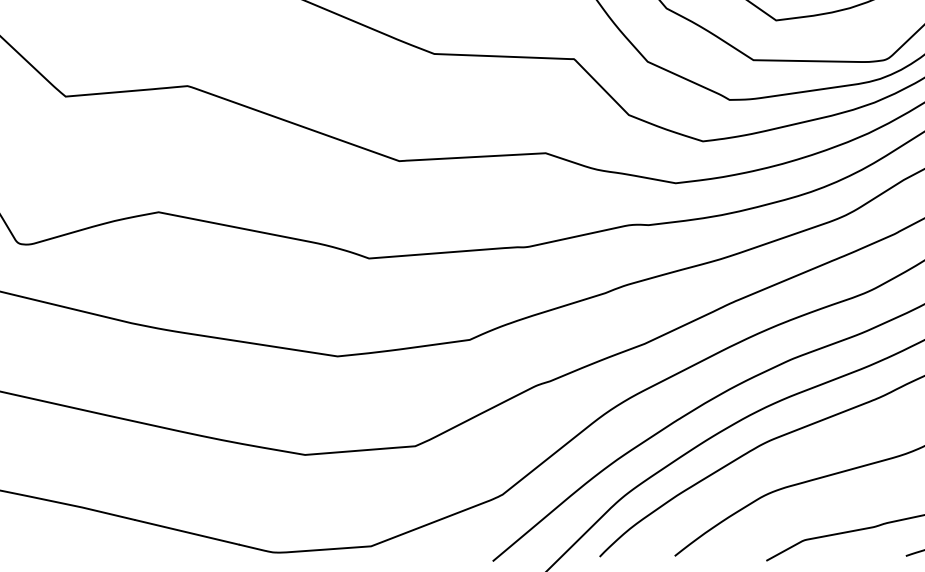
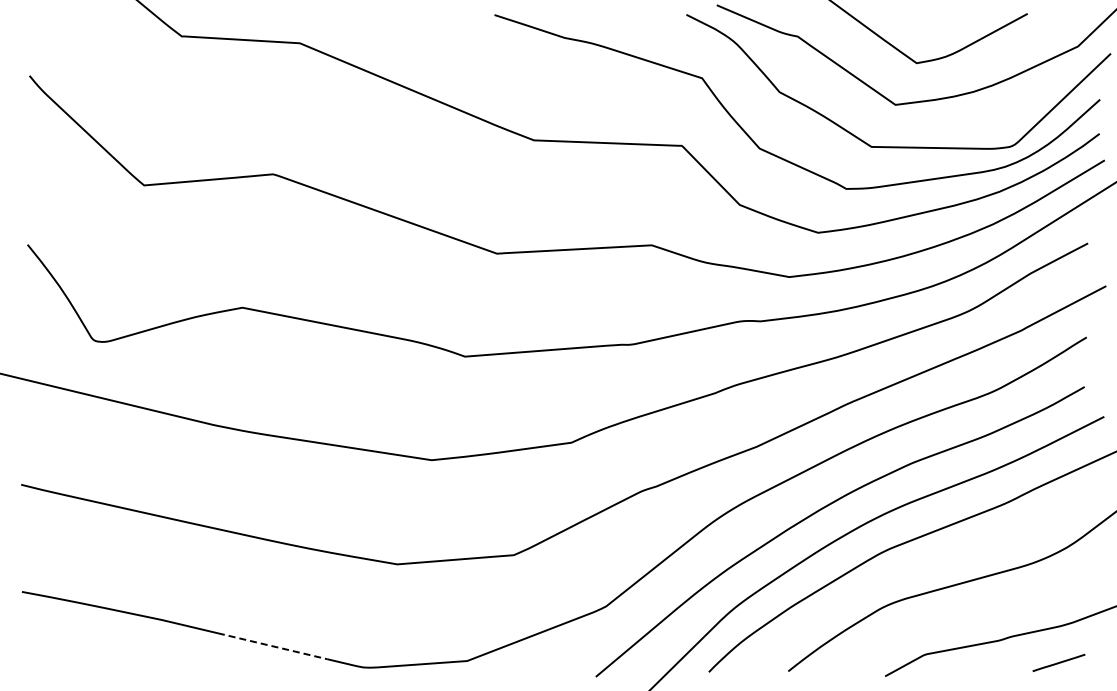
line: (187, 532) -> (273, 646), solid -> dashed

